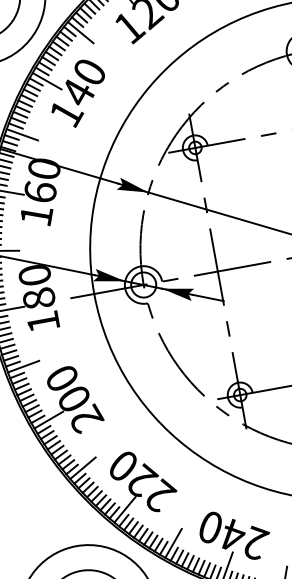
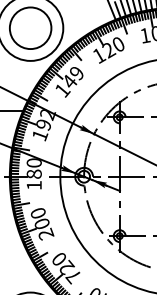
text: (88, 73) -> (76, 73), 140 -> 149
text: (43, 180) -> (46, 119), 160 -> 192
text: (159, 496) -> (73, 276), 220 -> 720

